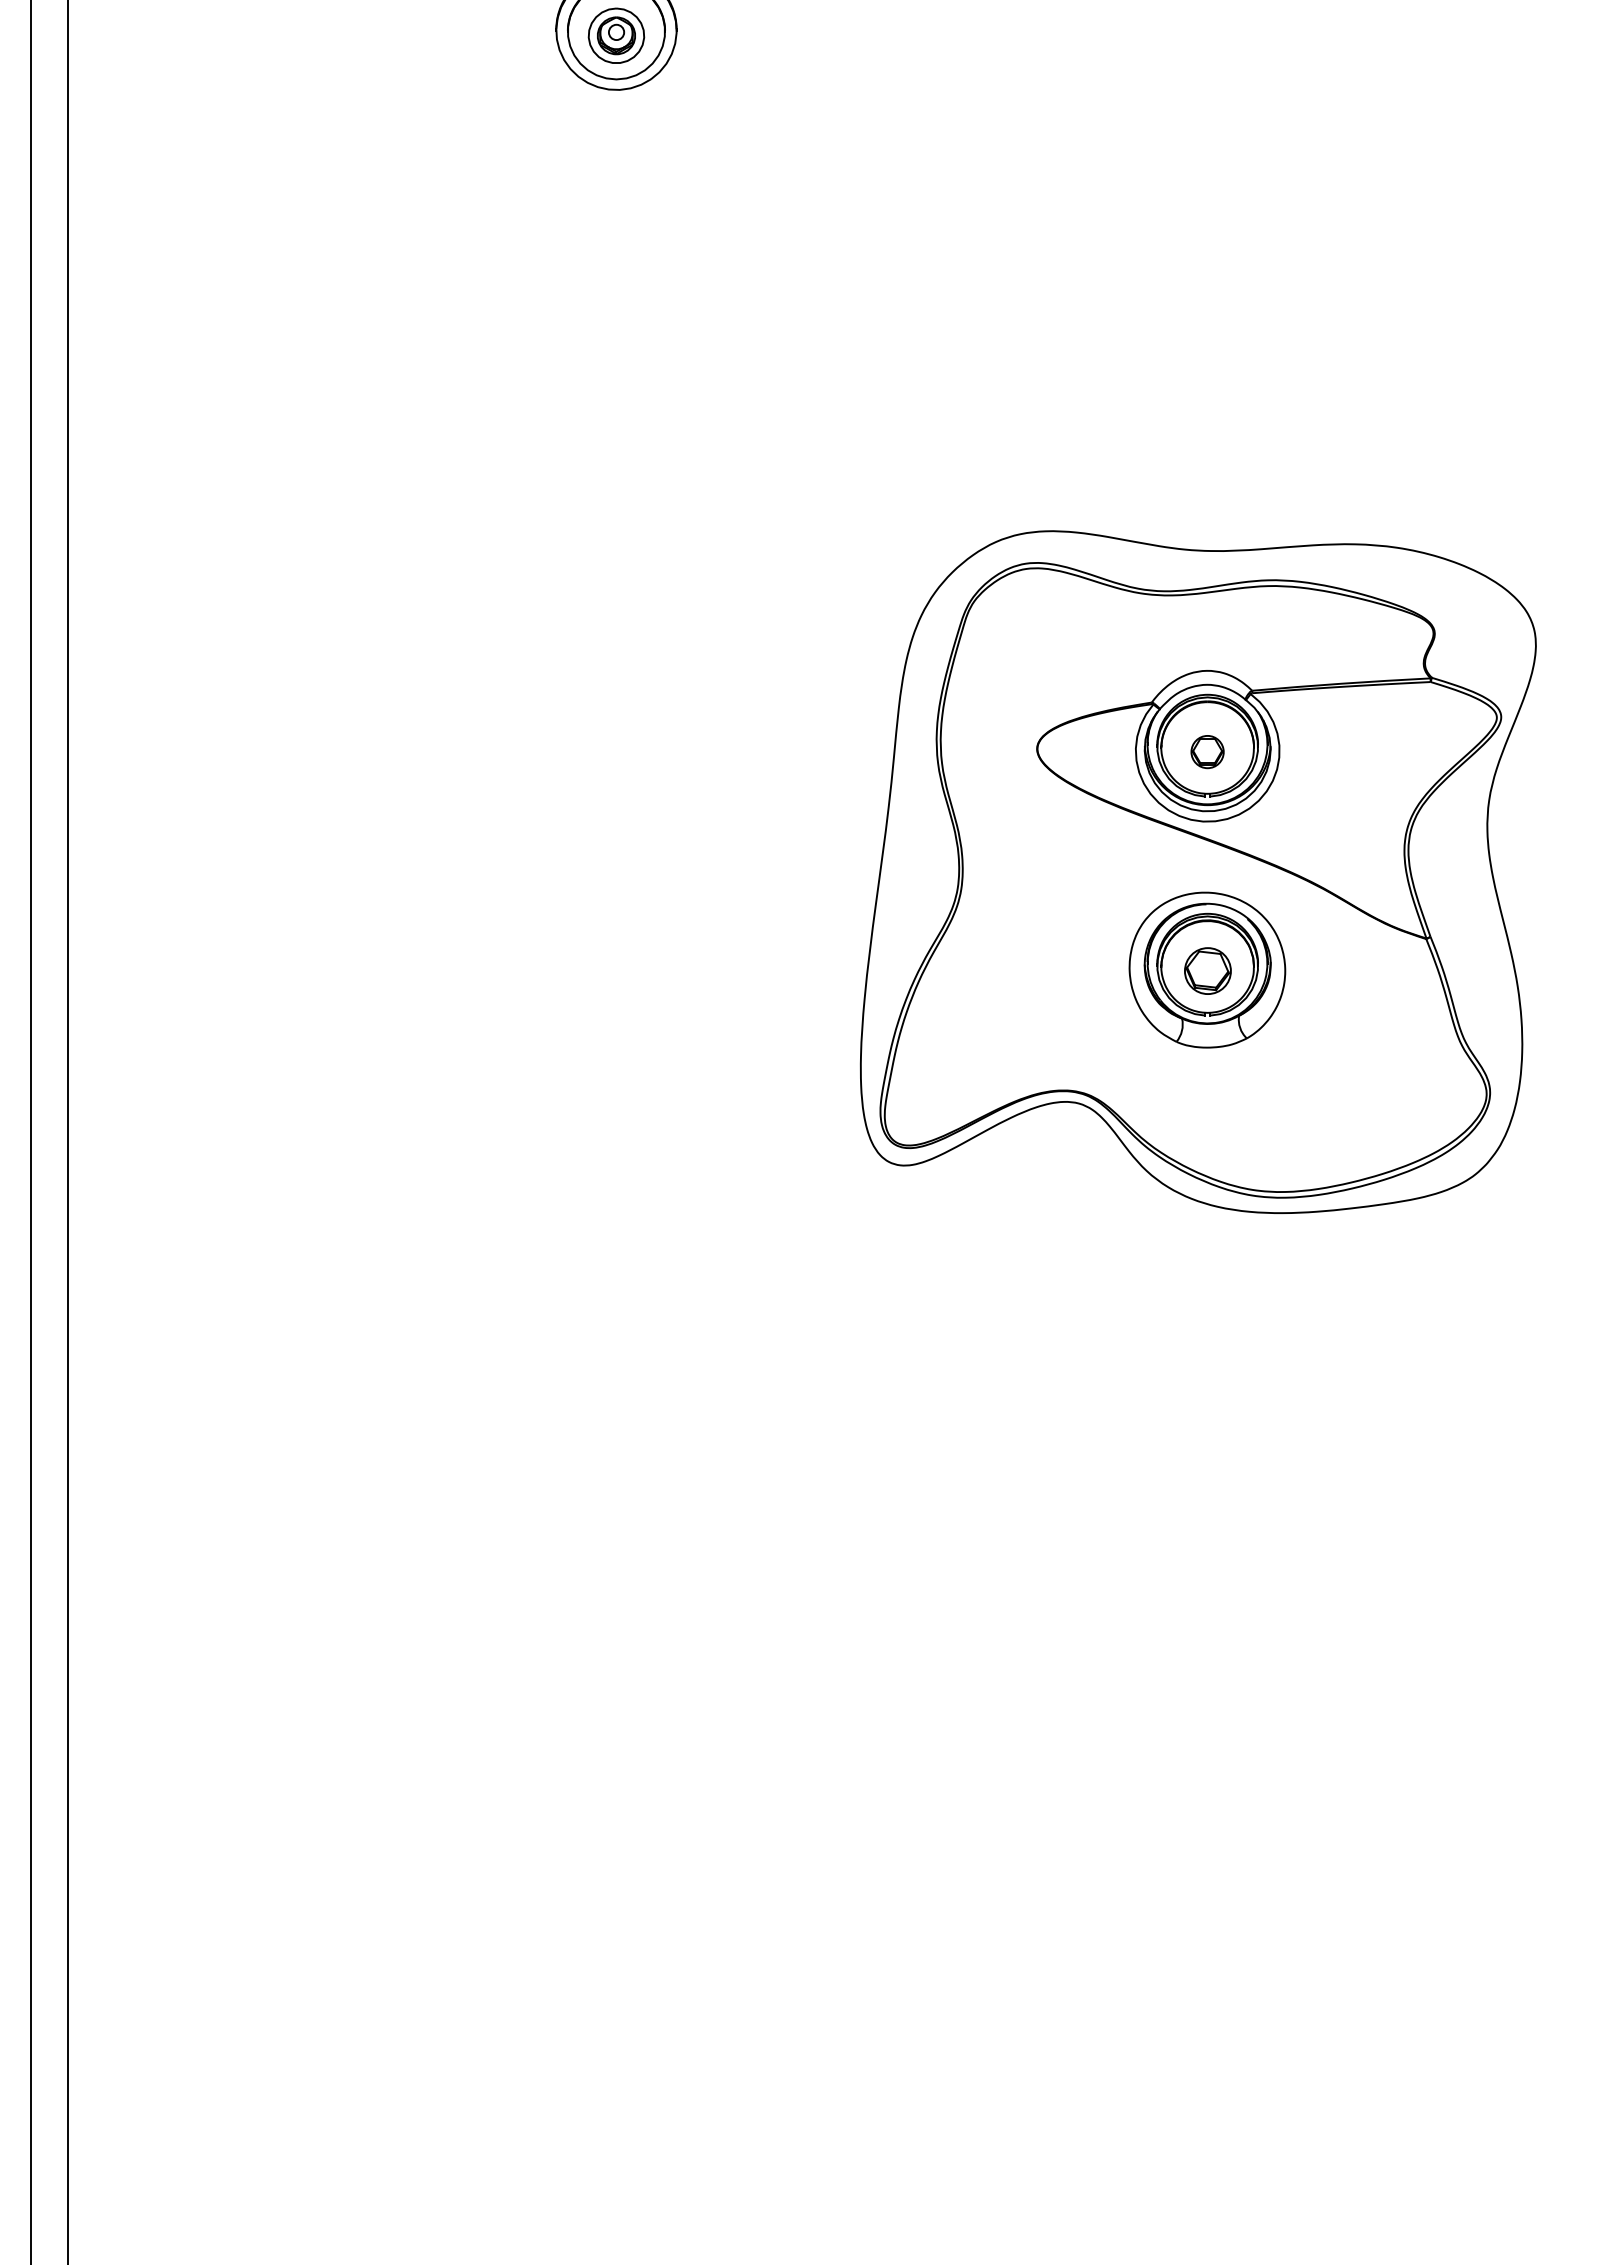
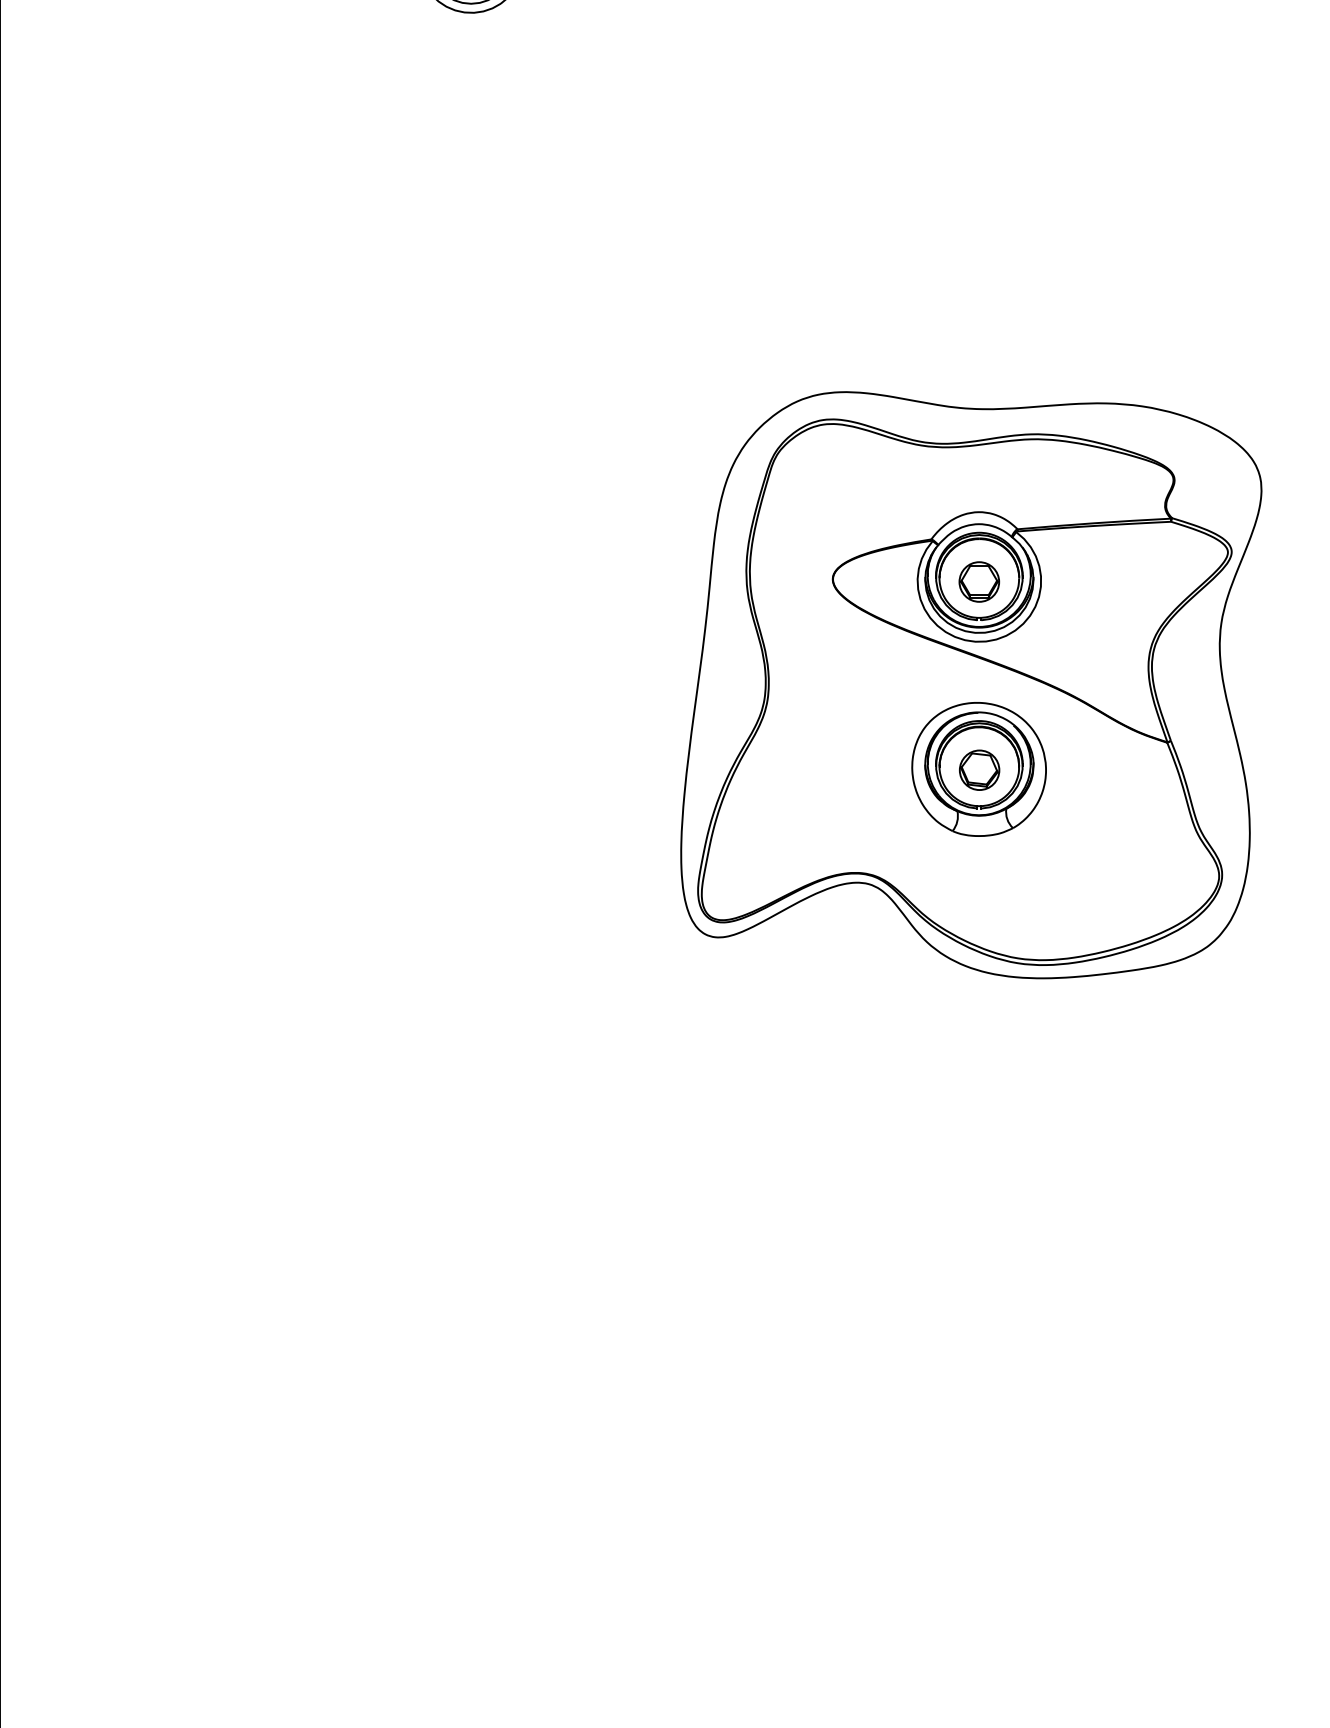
part: (1207, 751) -> (979, 581), size x1.43

